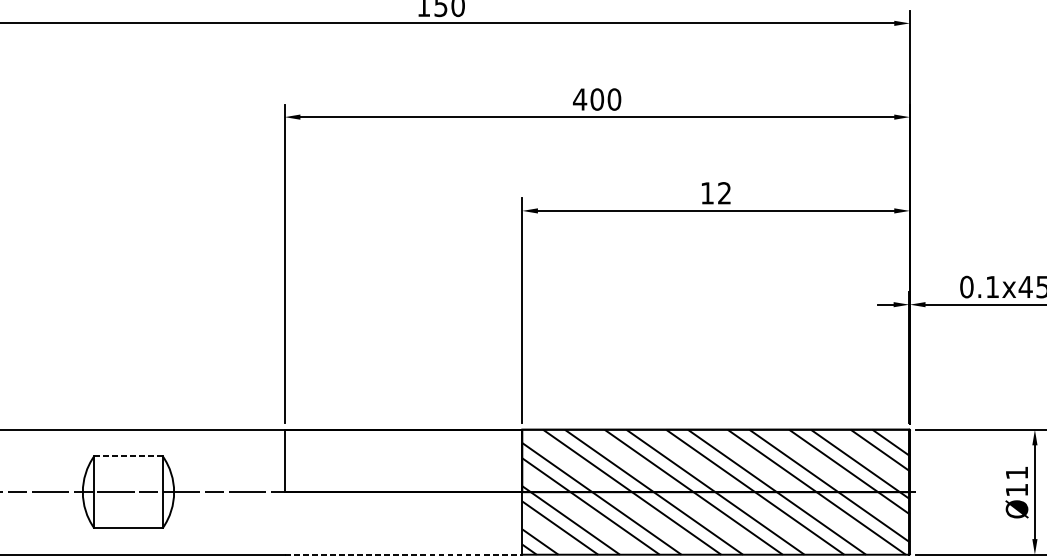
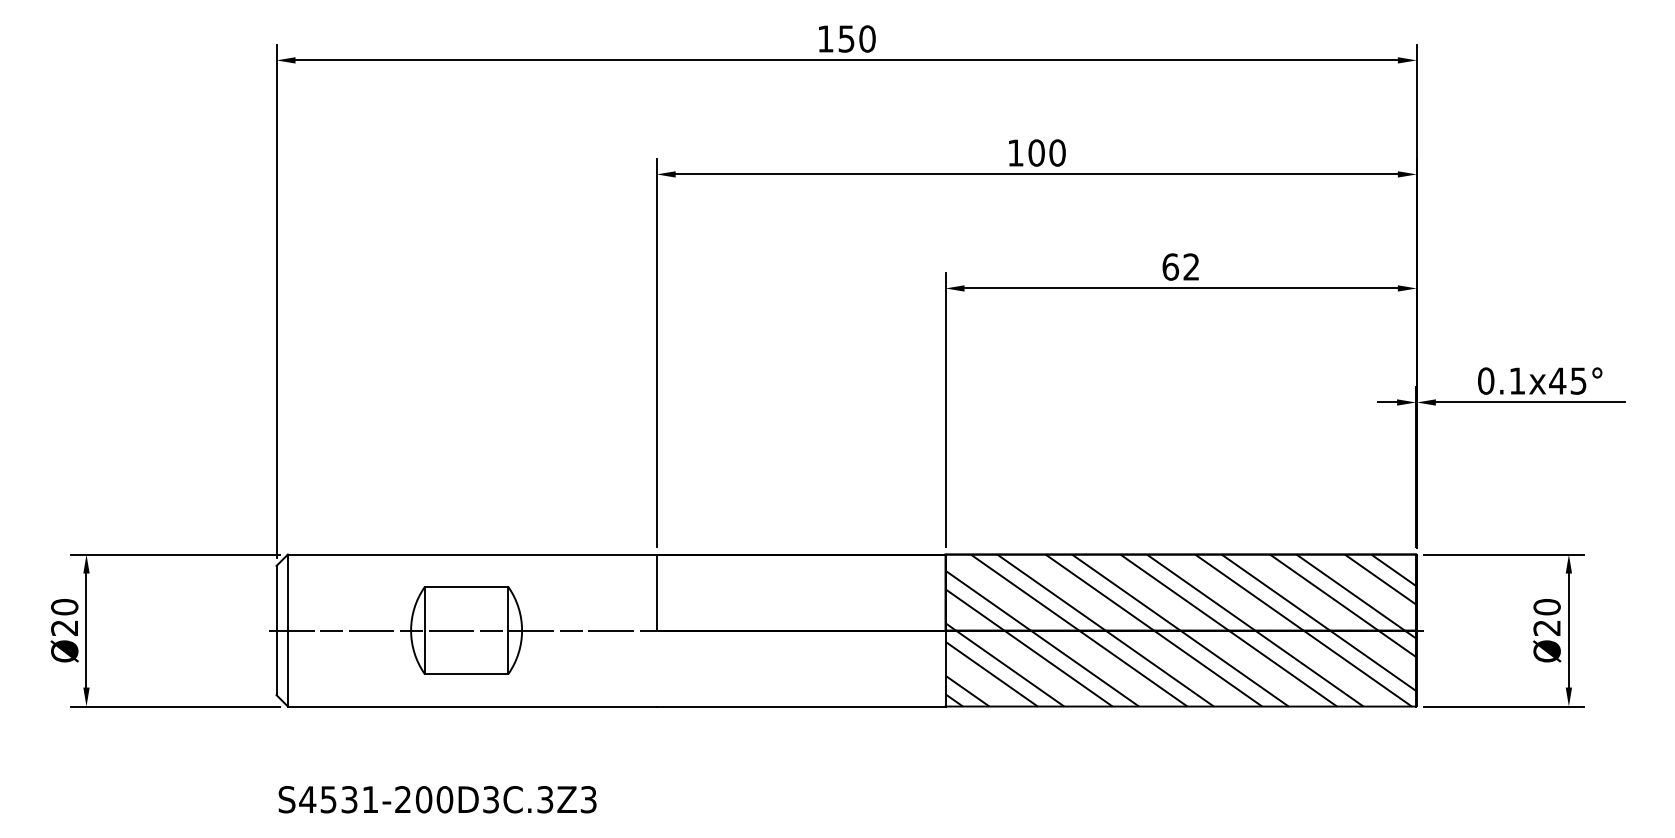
text: (579, 99) -> (1015, 152), 400 -> 100
text: (707, 192) -> (1170, 266), 12 -> 62
line: (128, 456) -> (466, 587), dashed -> solid
text: (1016, 481) -> (1546, 617), Ø11 -> Ø20
line: (403, 554) -> (801, 706), dashed -> solid

